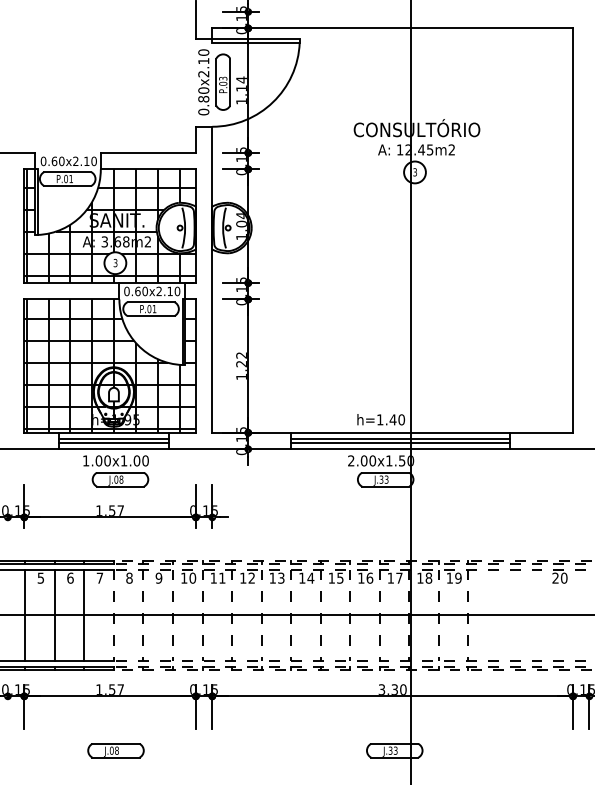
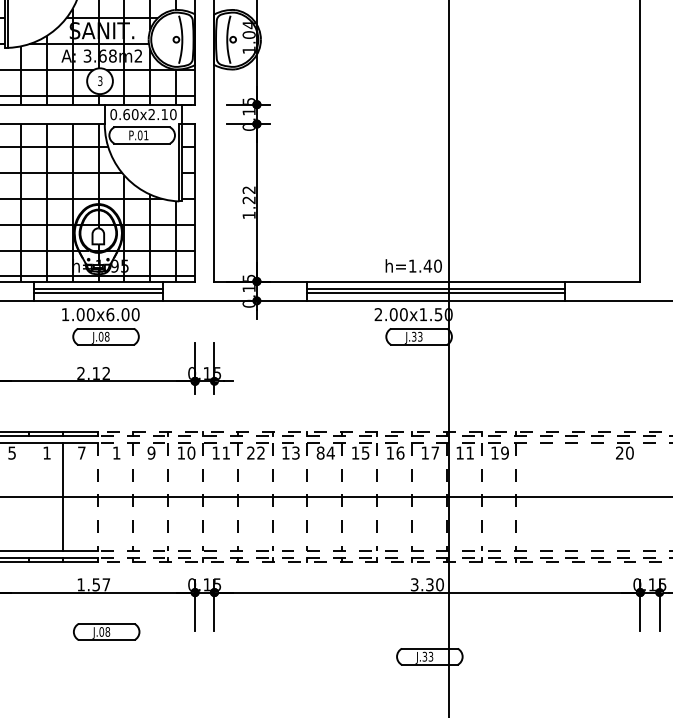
text: (123, 460) -> (109, 314), 1.00x1.00 -> 1.00x6.00
text: (109, 510) -> (93, 373), 1.57 -> 2.12
text: (70, 577) -> (47, 452), 6 -> 1
text: (129, 577) -> (116, 452), 8 -> 1
text: (243, 577) -> (251, 452), 12 -> 22
text: (302, 577) -> (320, 452), 14 -> 84
text: (428, 577) -> (469, 452), 18 -> 11
line: (54, 615) -> (28, 497), removed
part: (115, 750) -> (106, 631), moved

